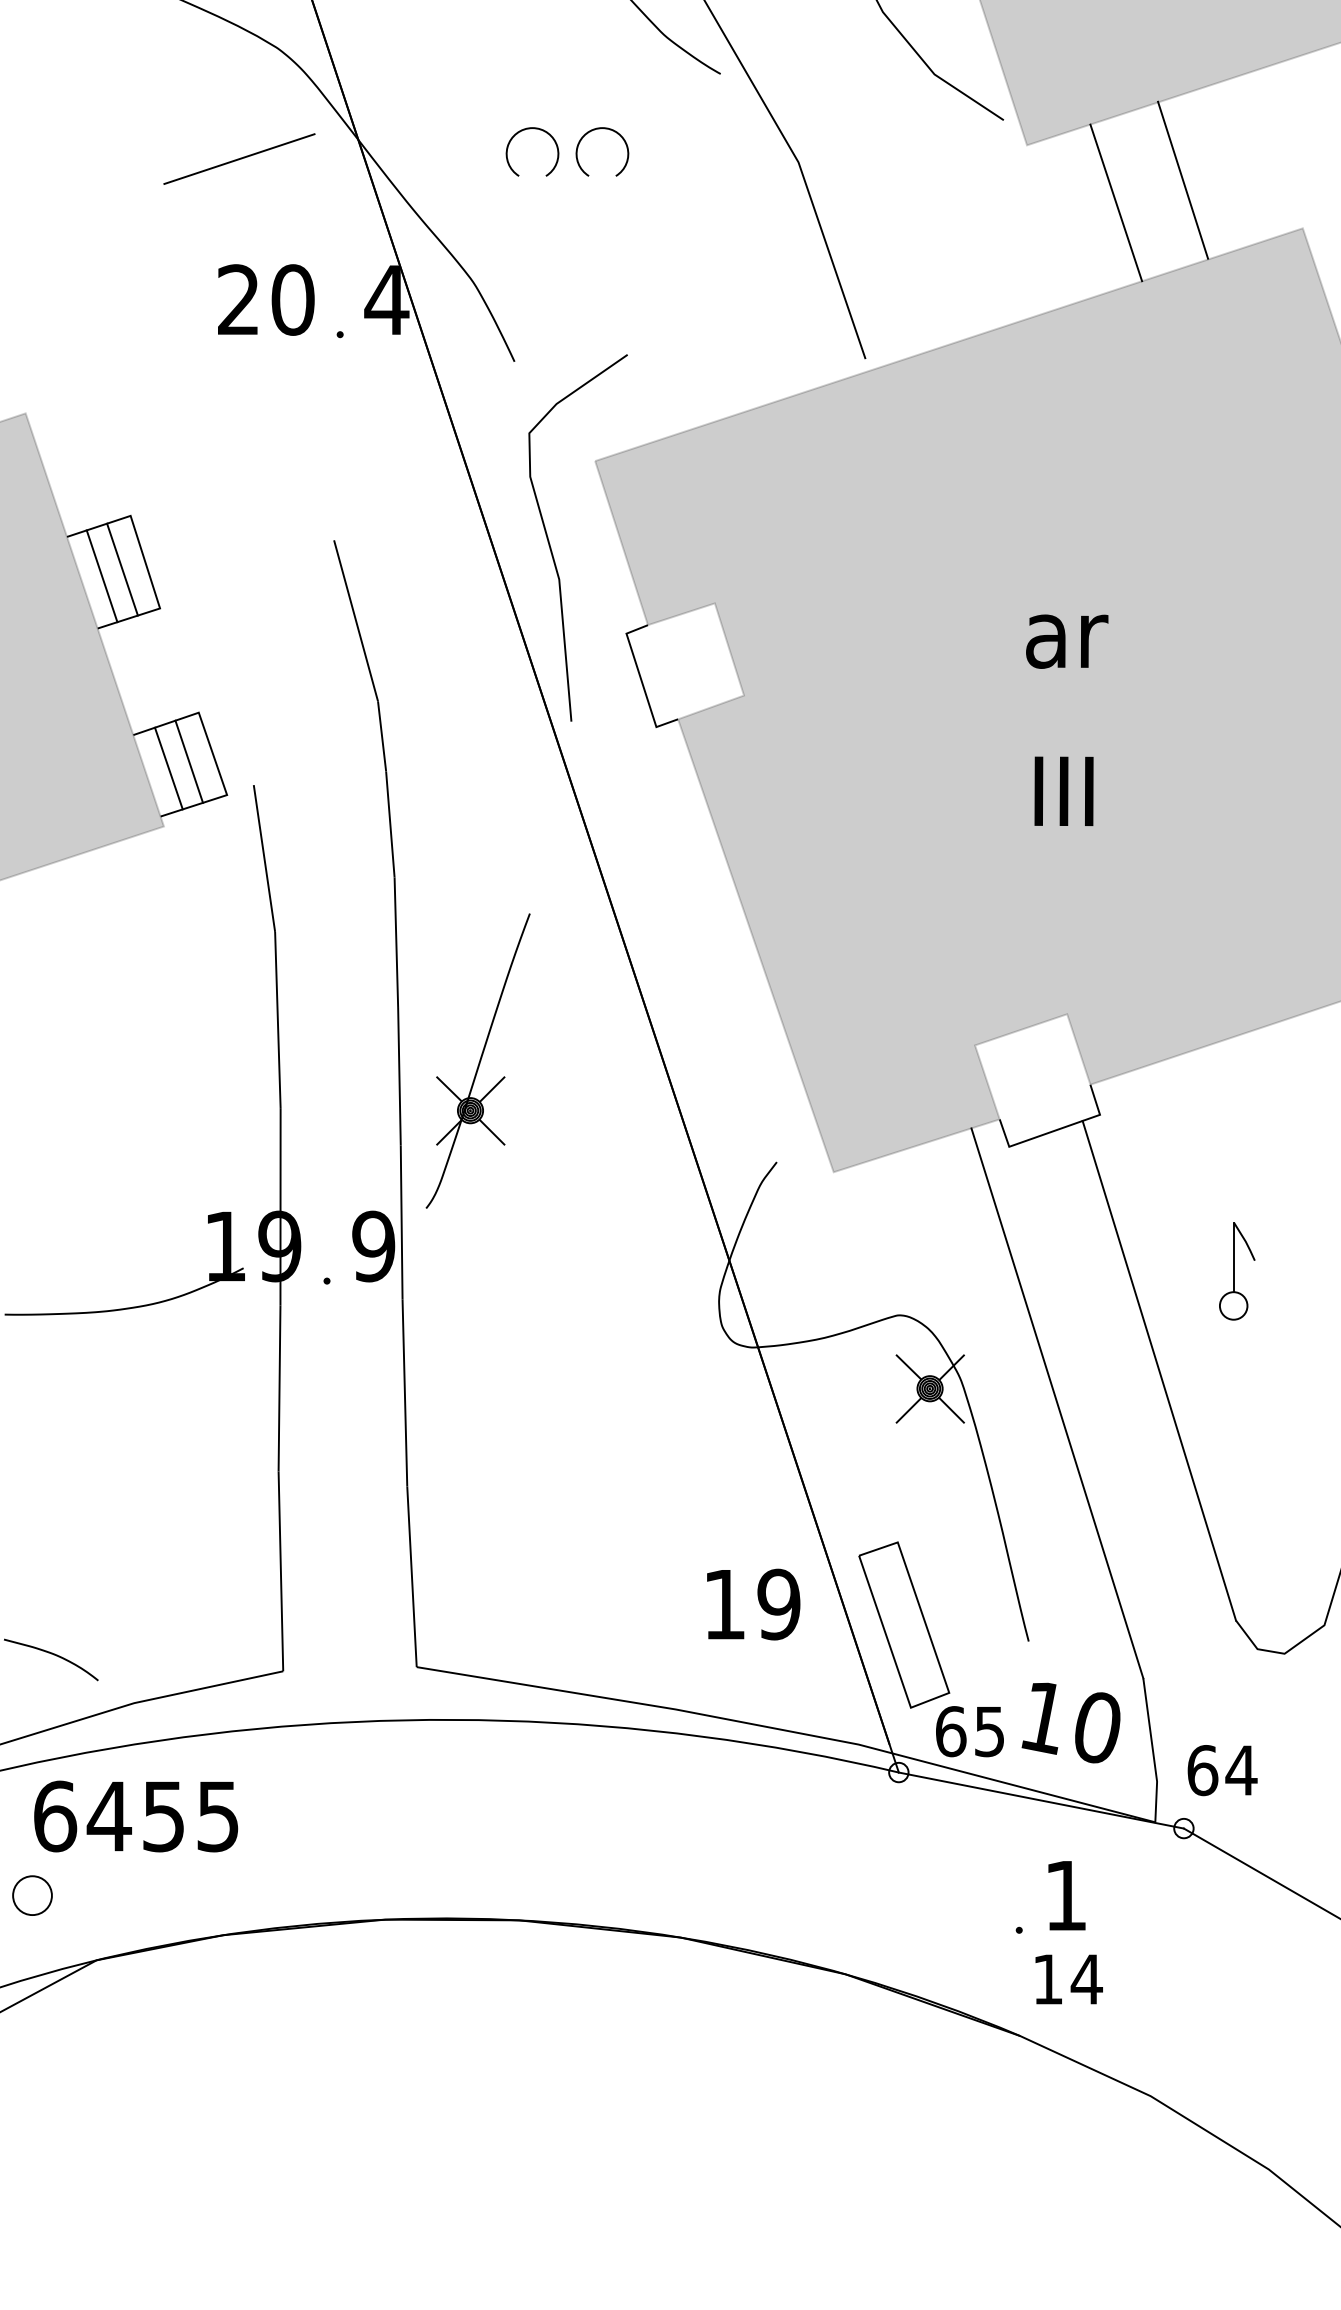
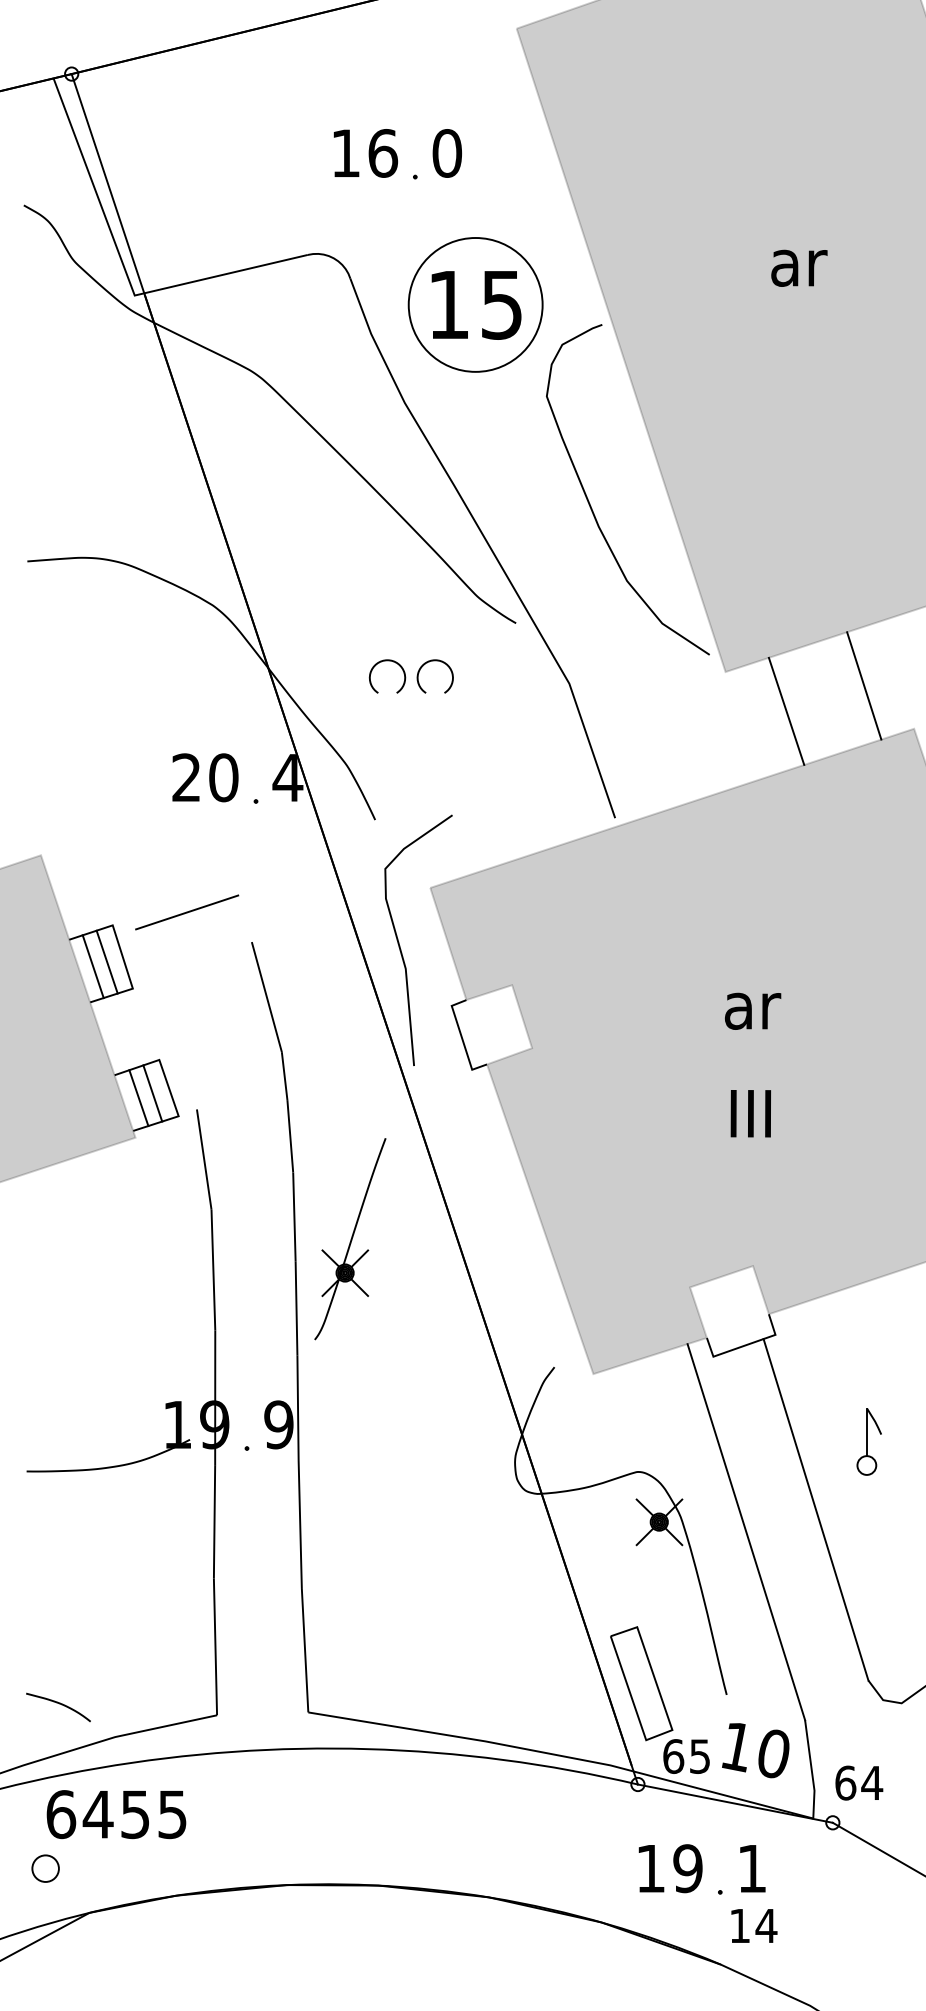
line: (239, 159) -> (187, 912), moved
line: (1183, 179) -> (864, 685), moved
part: (478, 1061) -> (350, 1239), moved
text: (753, 1604) -> (670, 1868), moved

